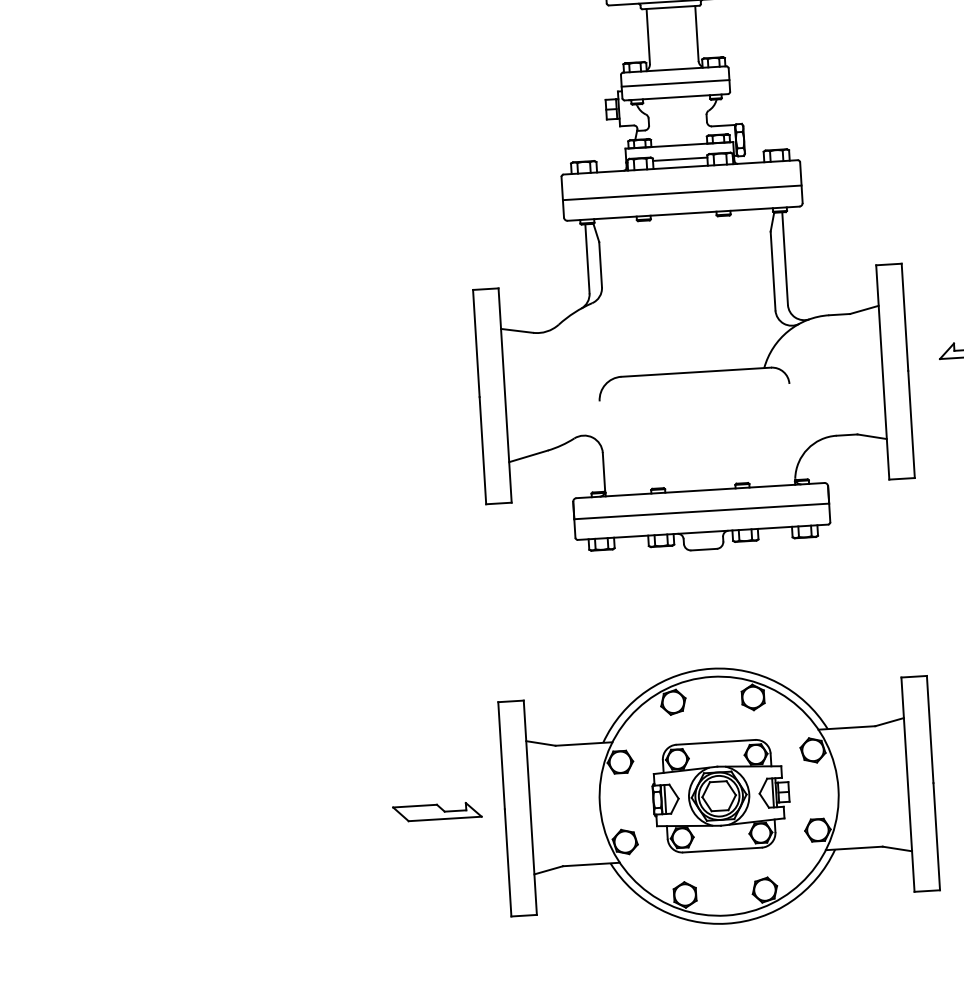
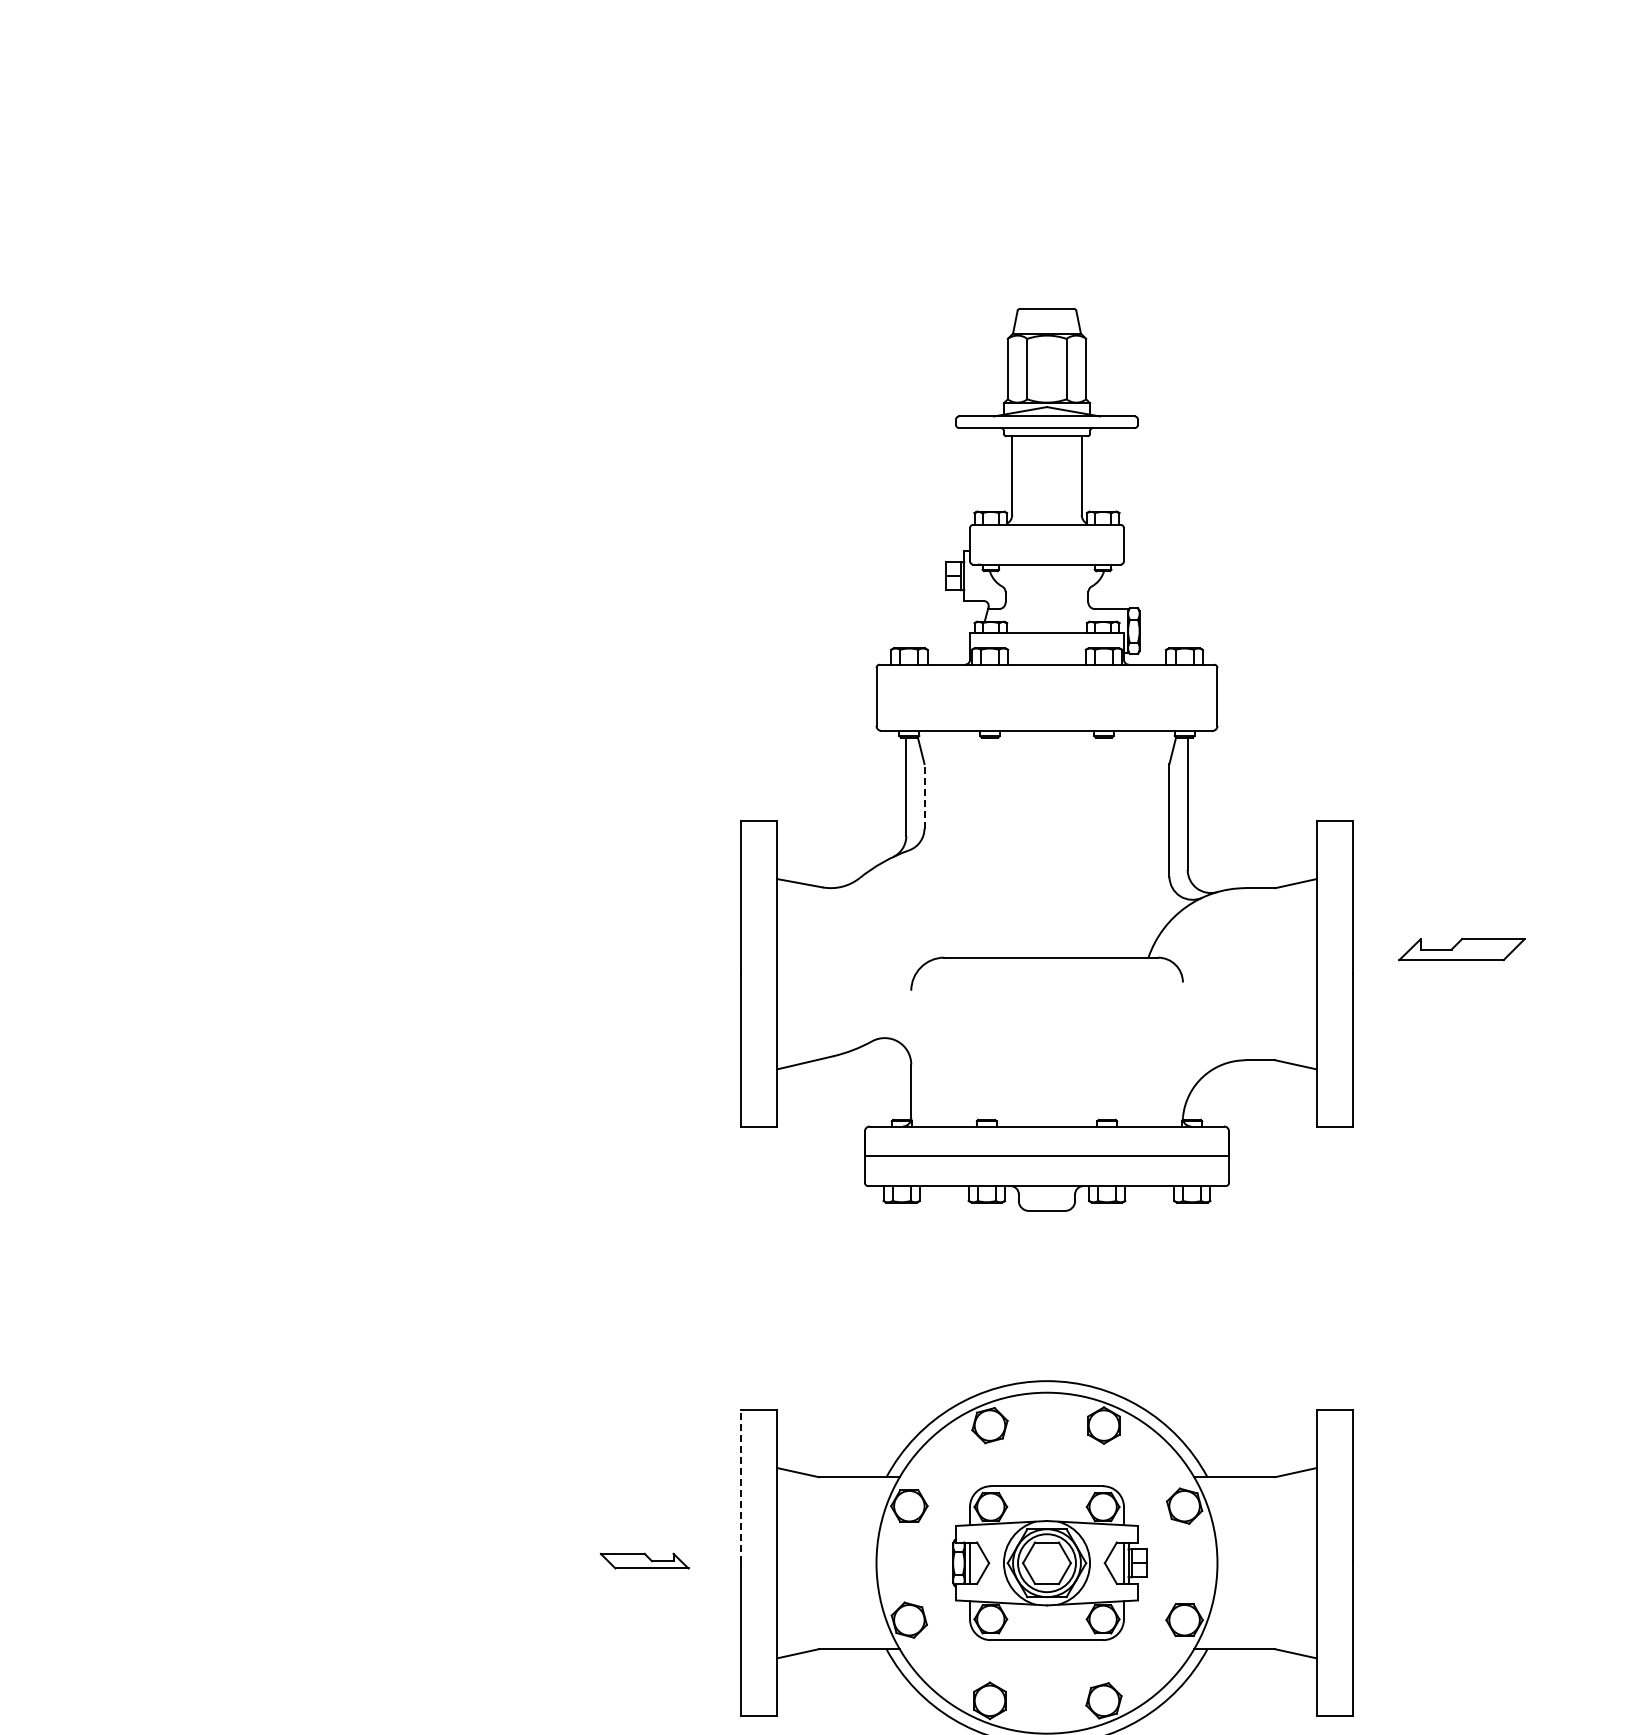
line: (675, 83) -> (1046, 544), removed
line: (679, 159) -> (1046, 653), removed
line: (681, 193) -> (1046, 701), removed
line: (600, 264) -> (924, 795), solid -> dashed
line: (501, 755) -> (740, 1486), solid -> dashed
part: (437, 811) -> (644, 1560), size x0.7

